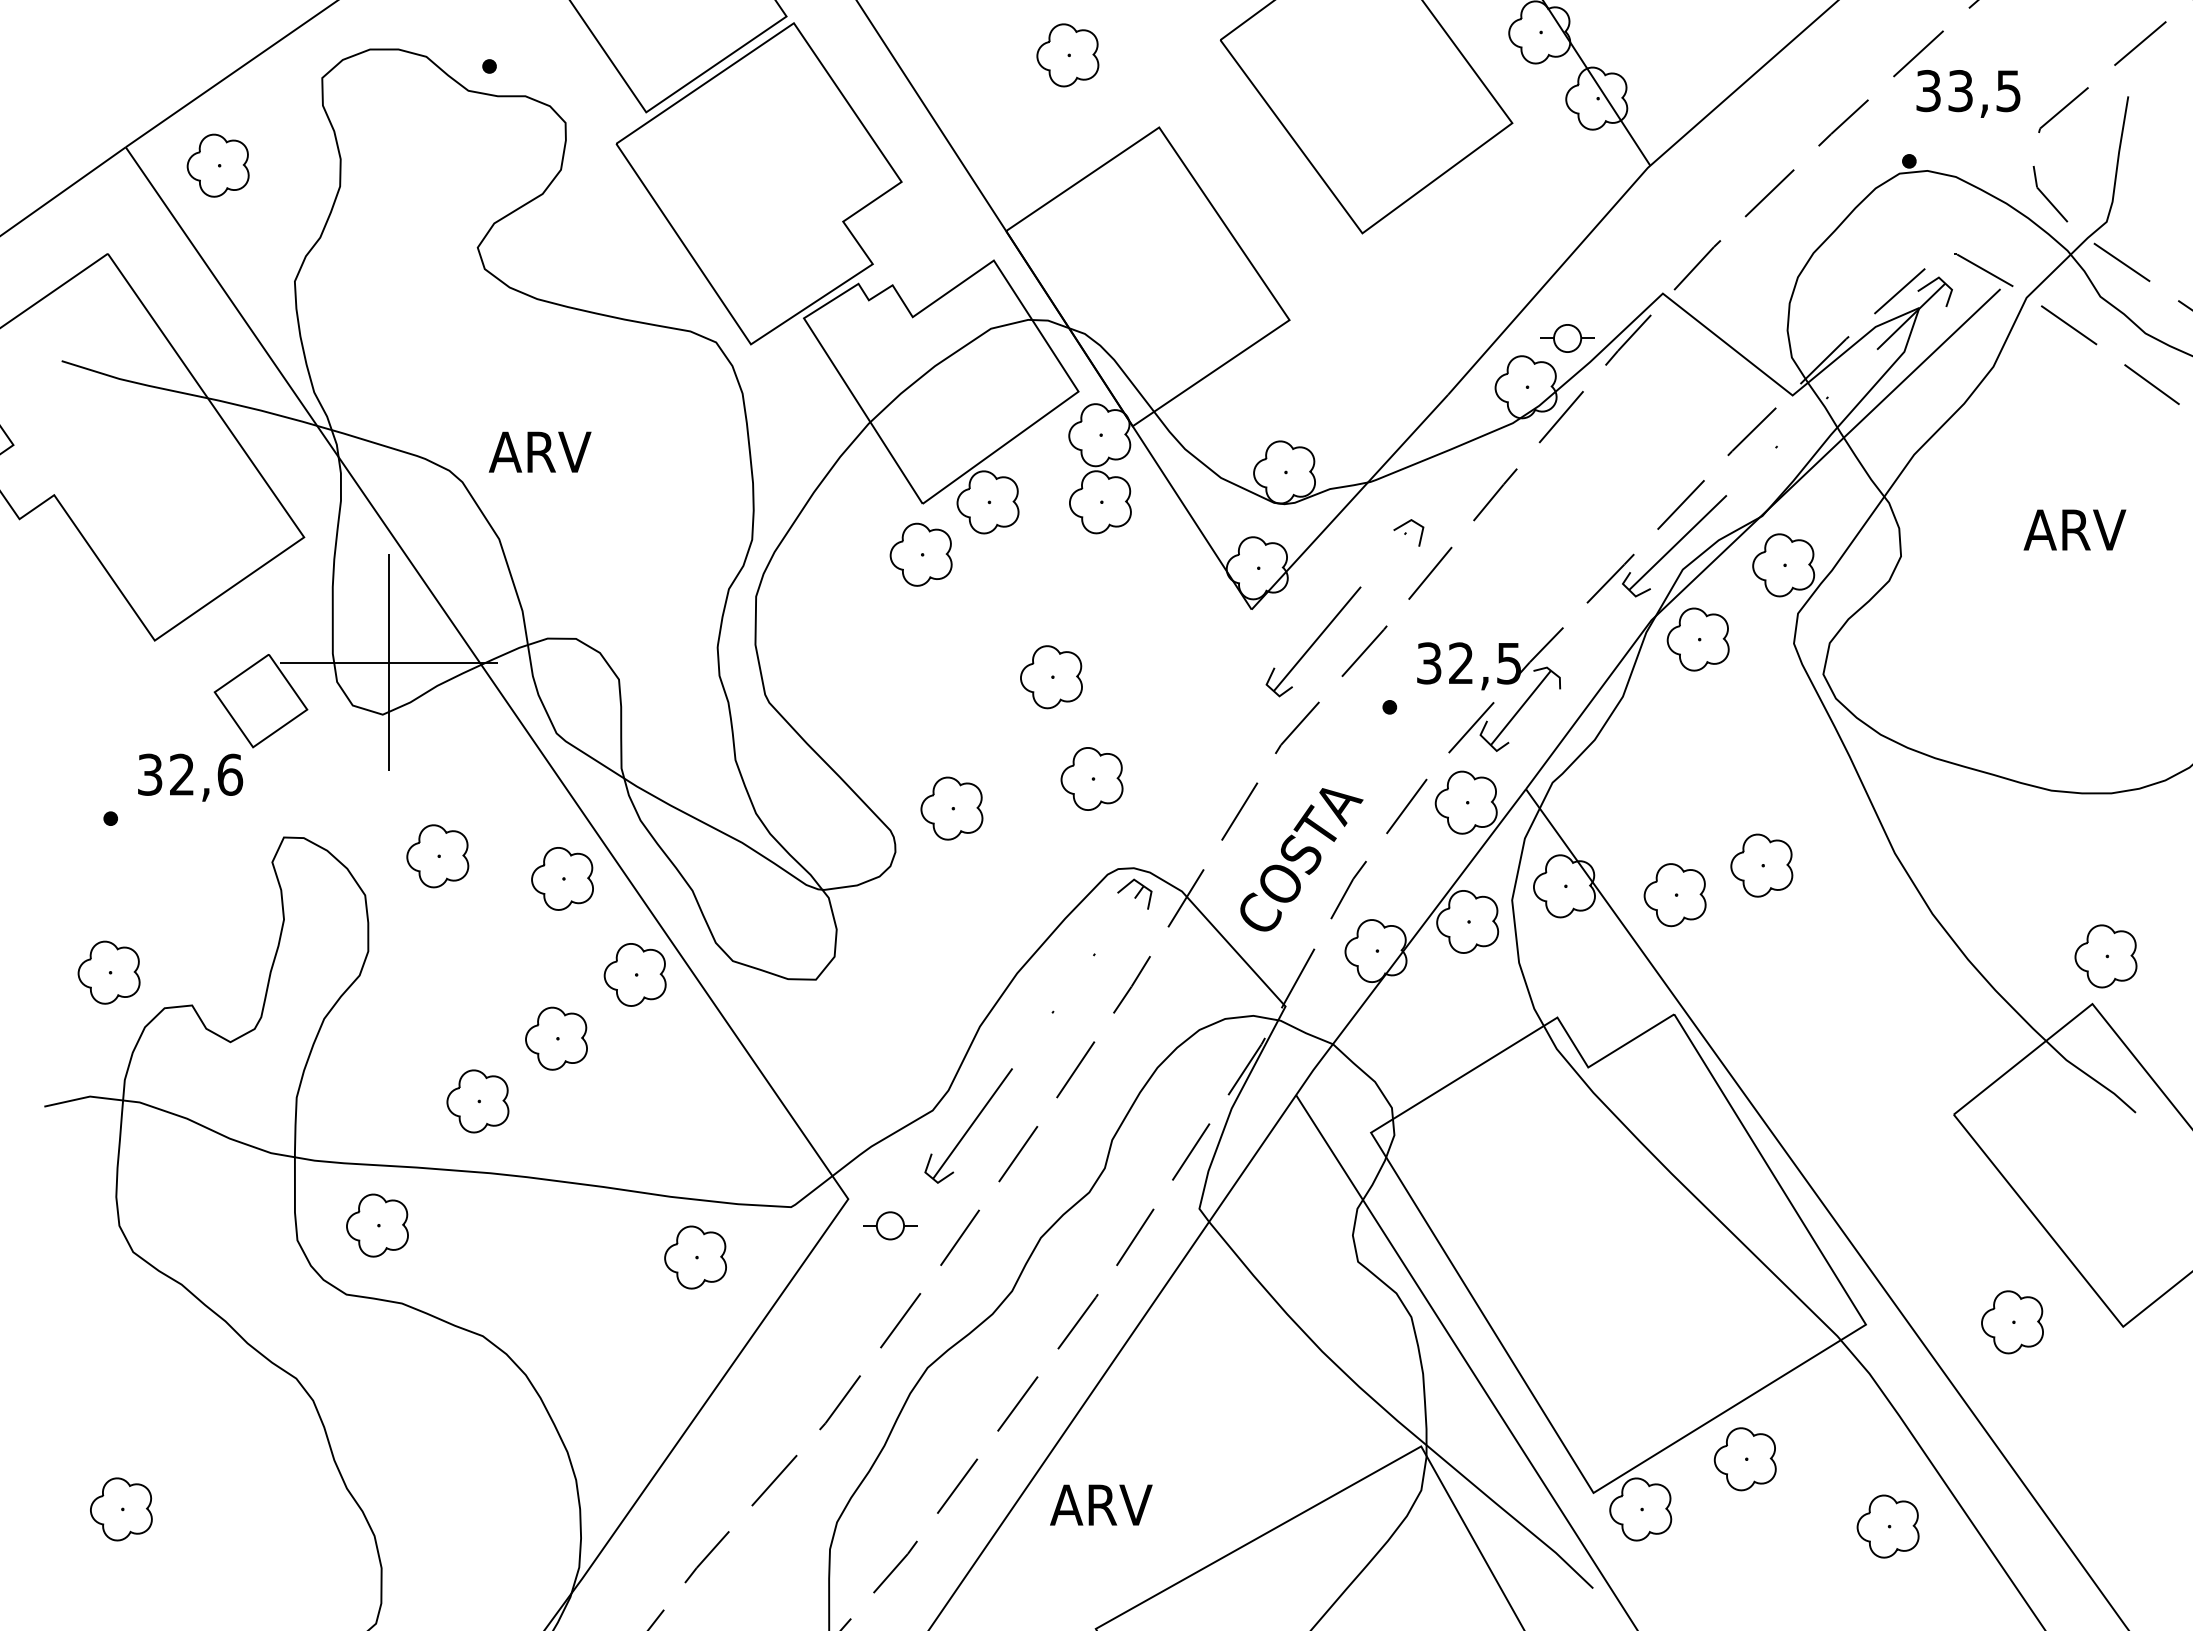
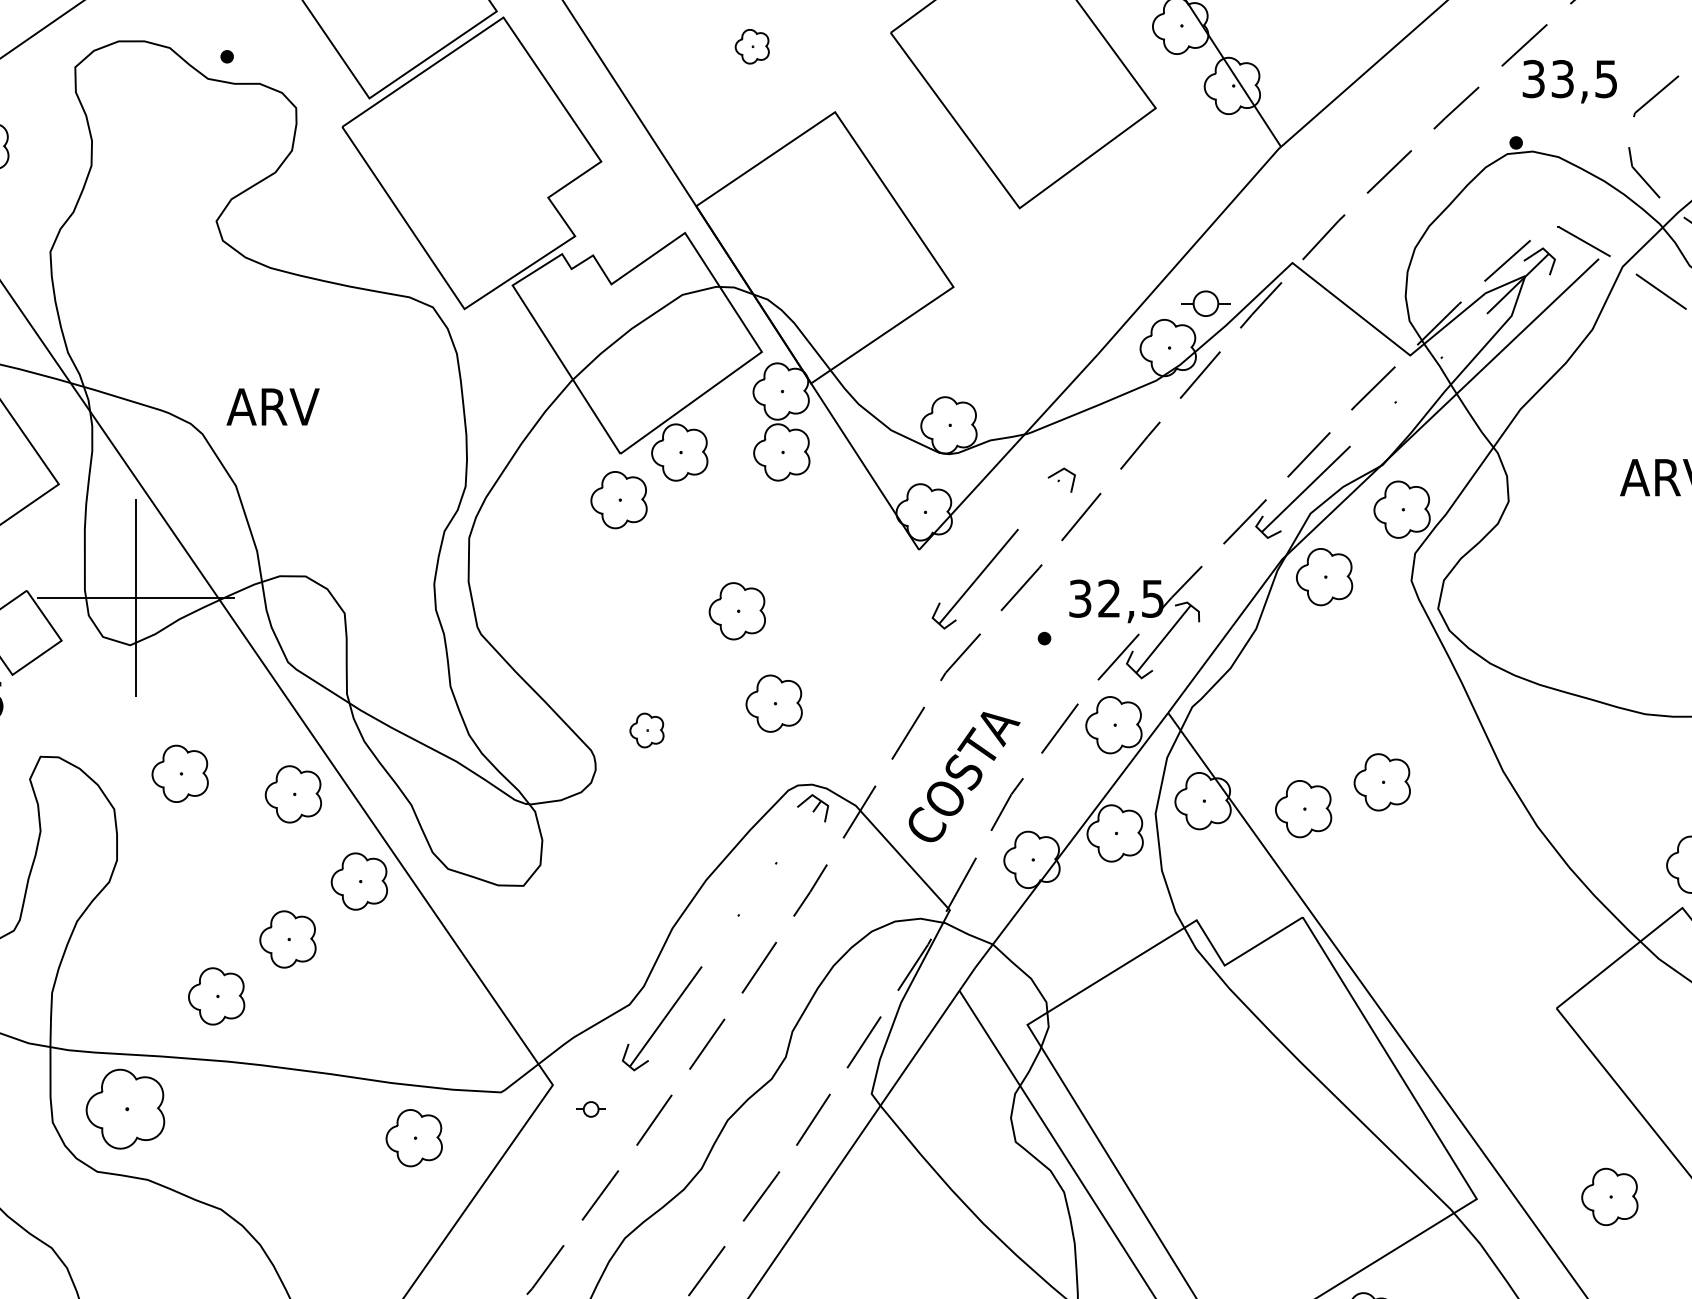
part: (1067, 55) -> (751, 46), size x0.6
part: (951, 808) -> (646, 730), size x0.6
part: (377, 1225) -> (125, 1109), size x1.4
part: (890, 1225) -> (591, 1109), size x0.6

